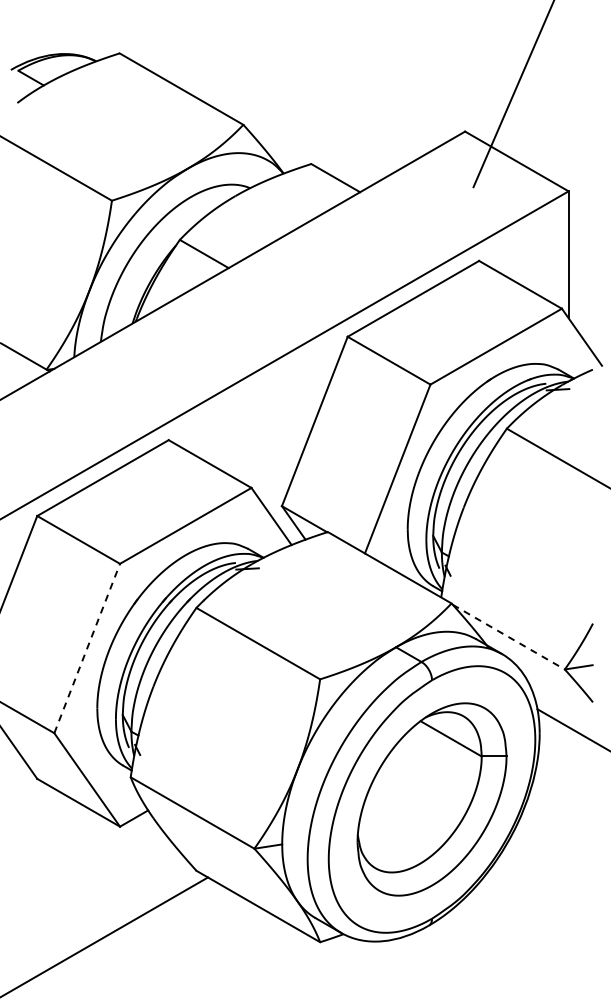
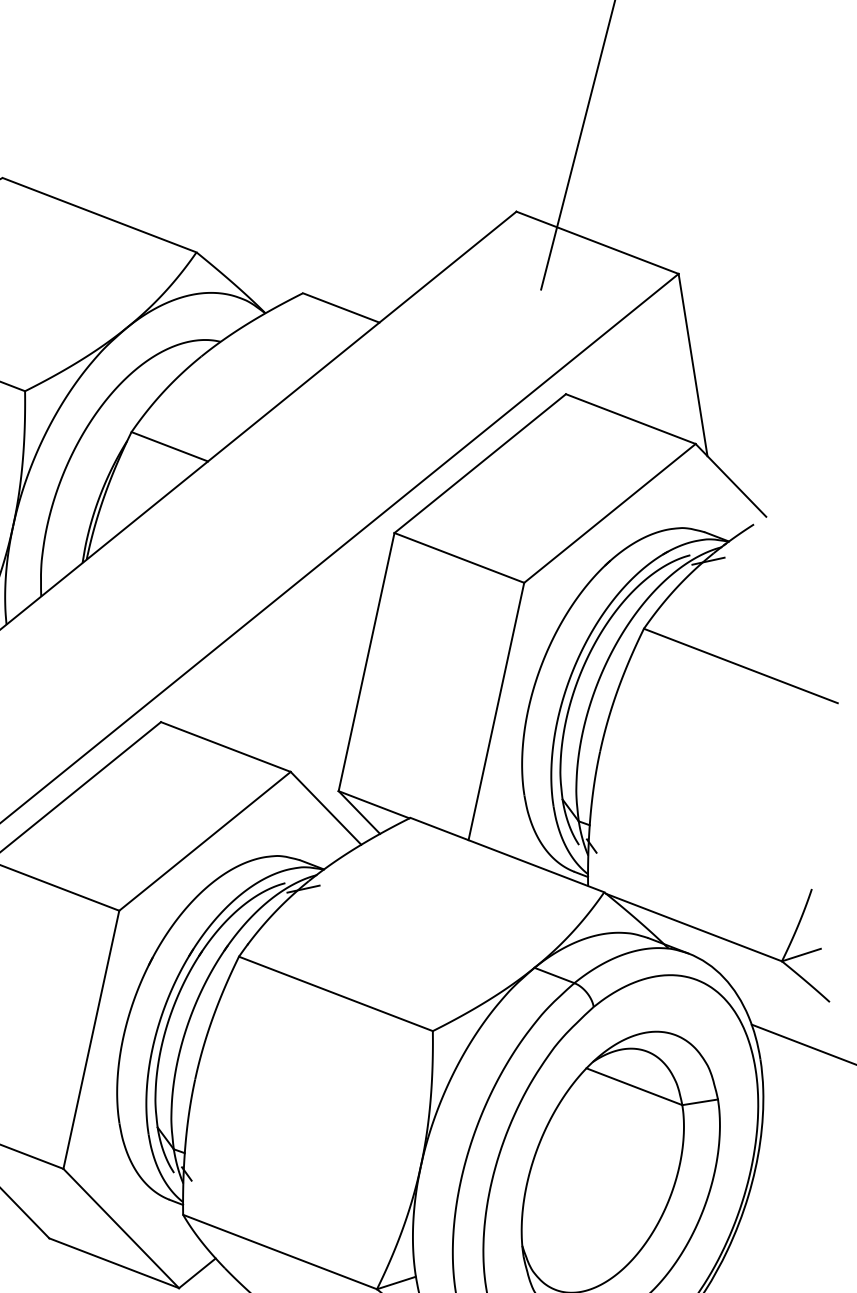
line: (508, 637) -> (693, 928), dashed -> solid
line: (87, 648) -> (91, 1039), dashed -> solid

